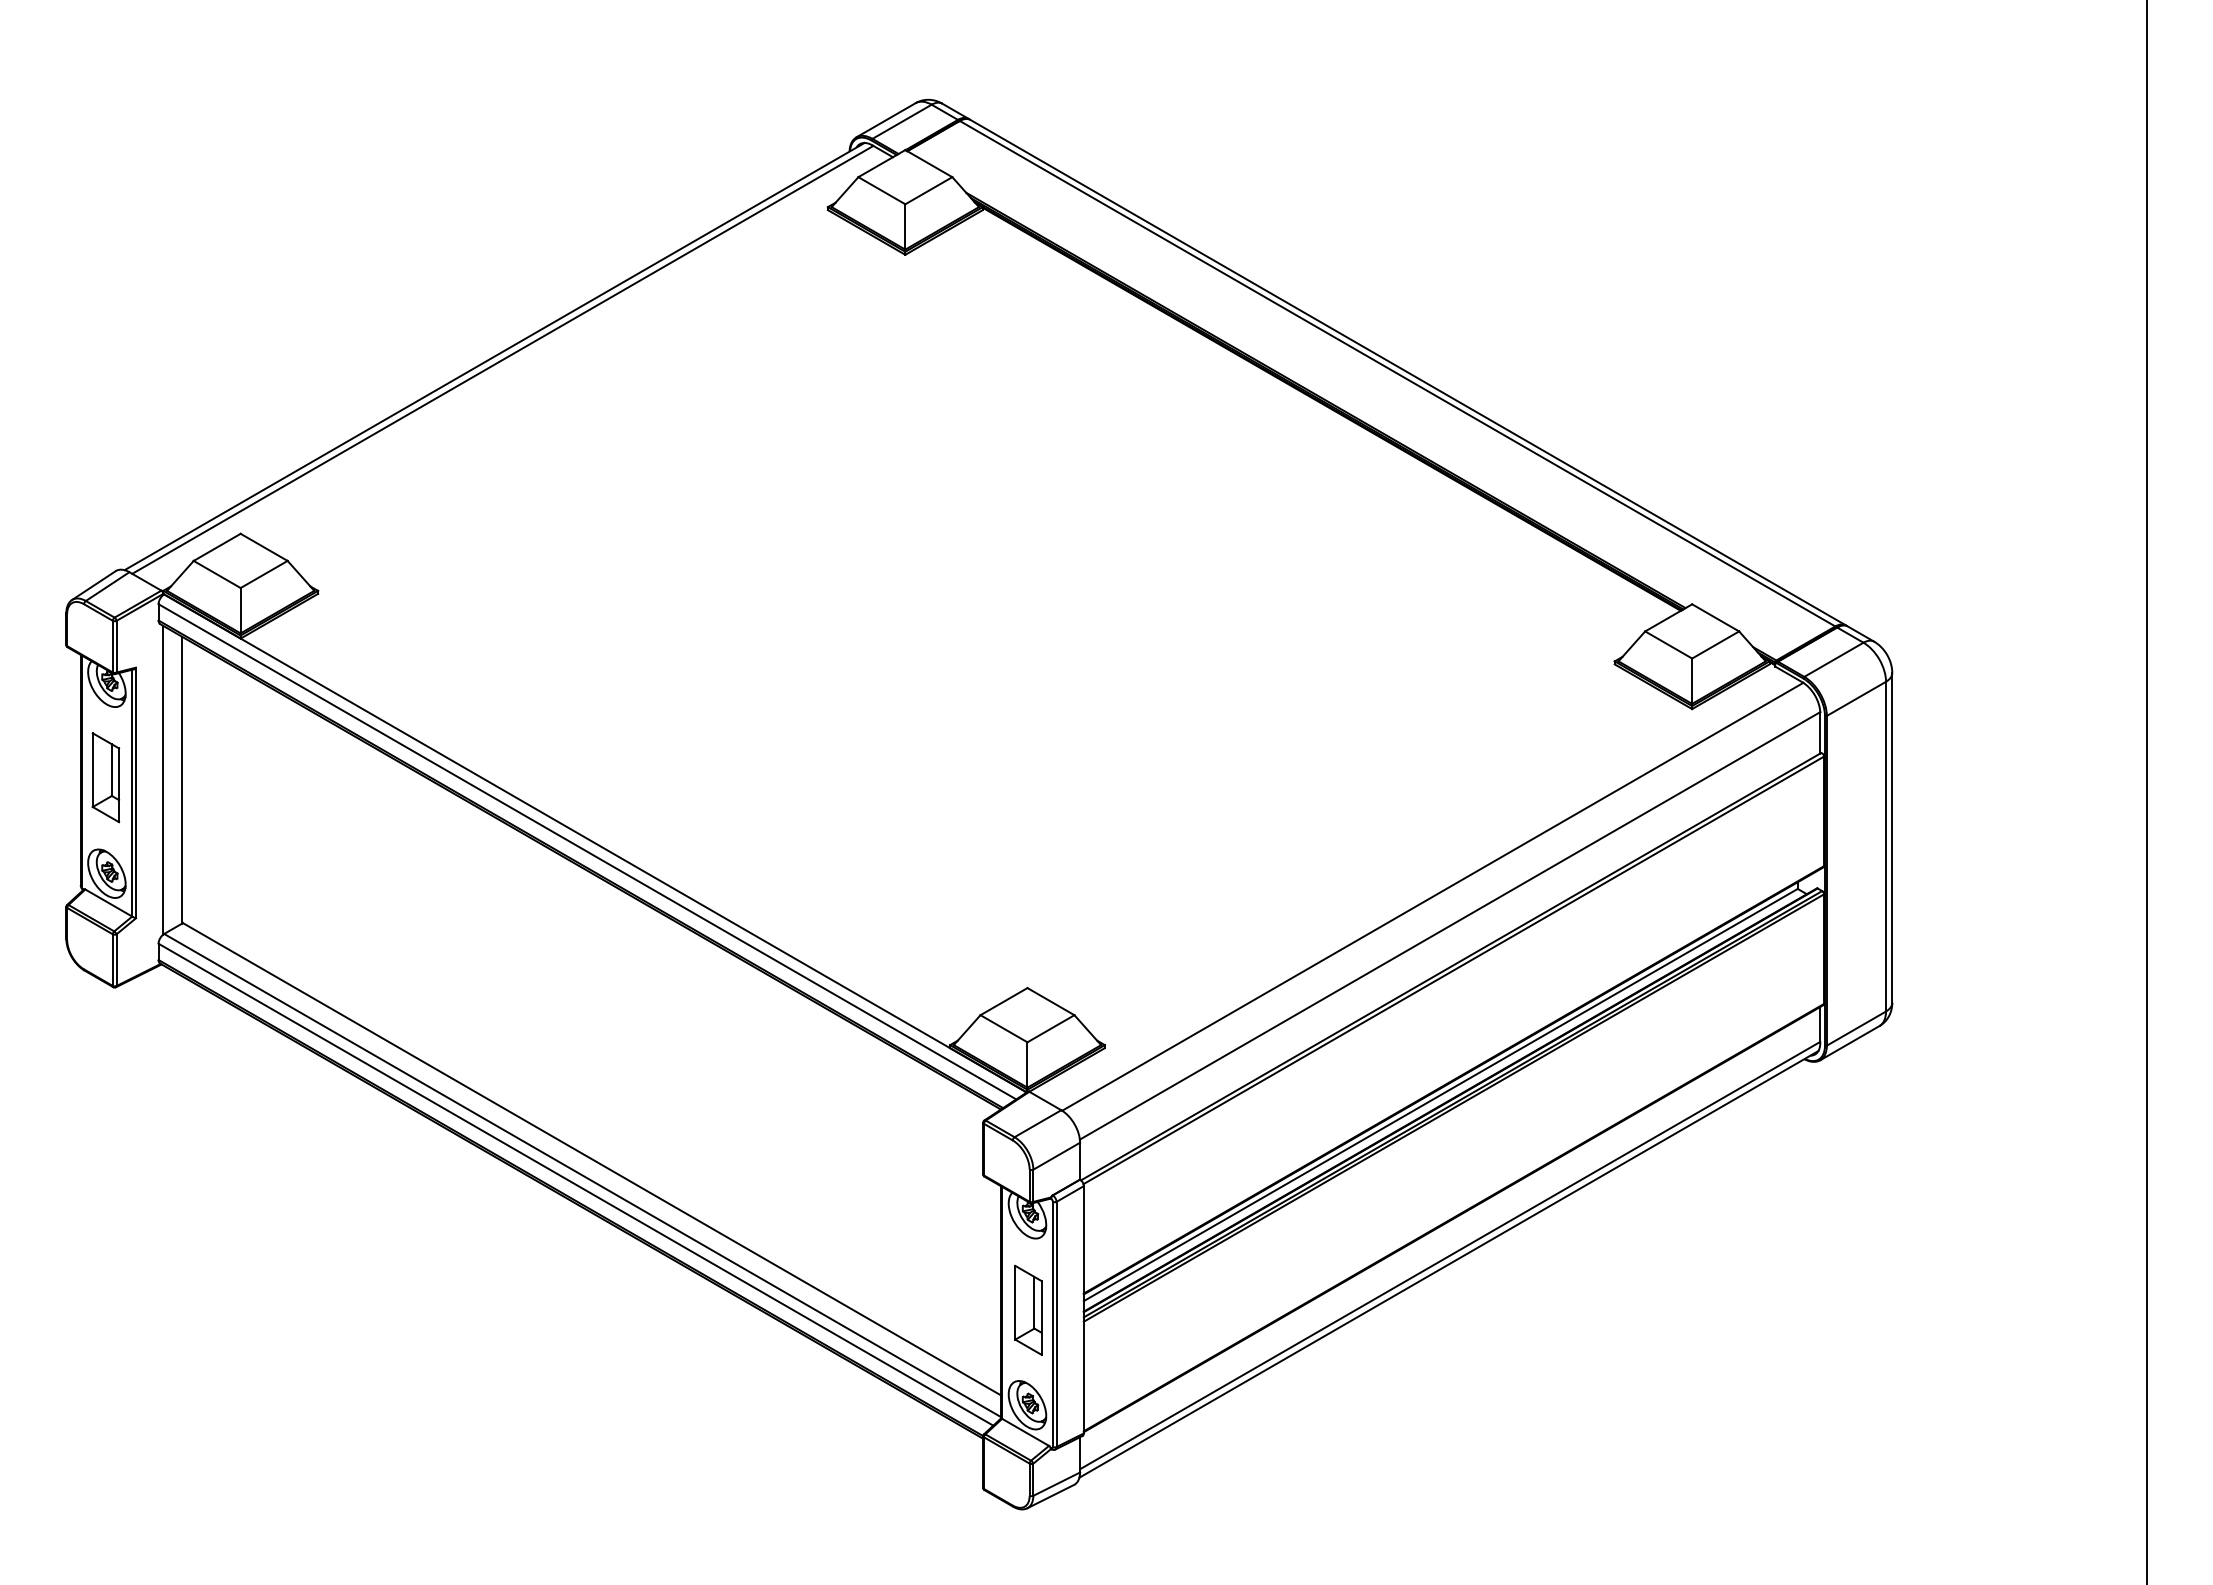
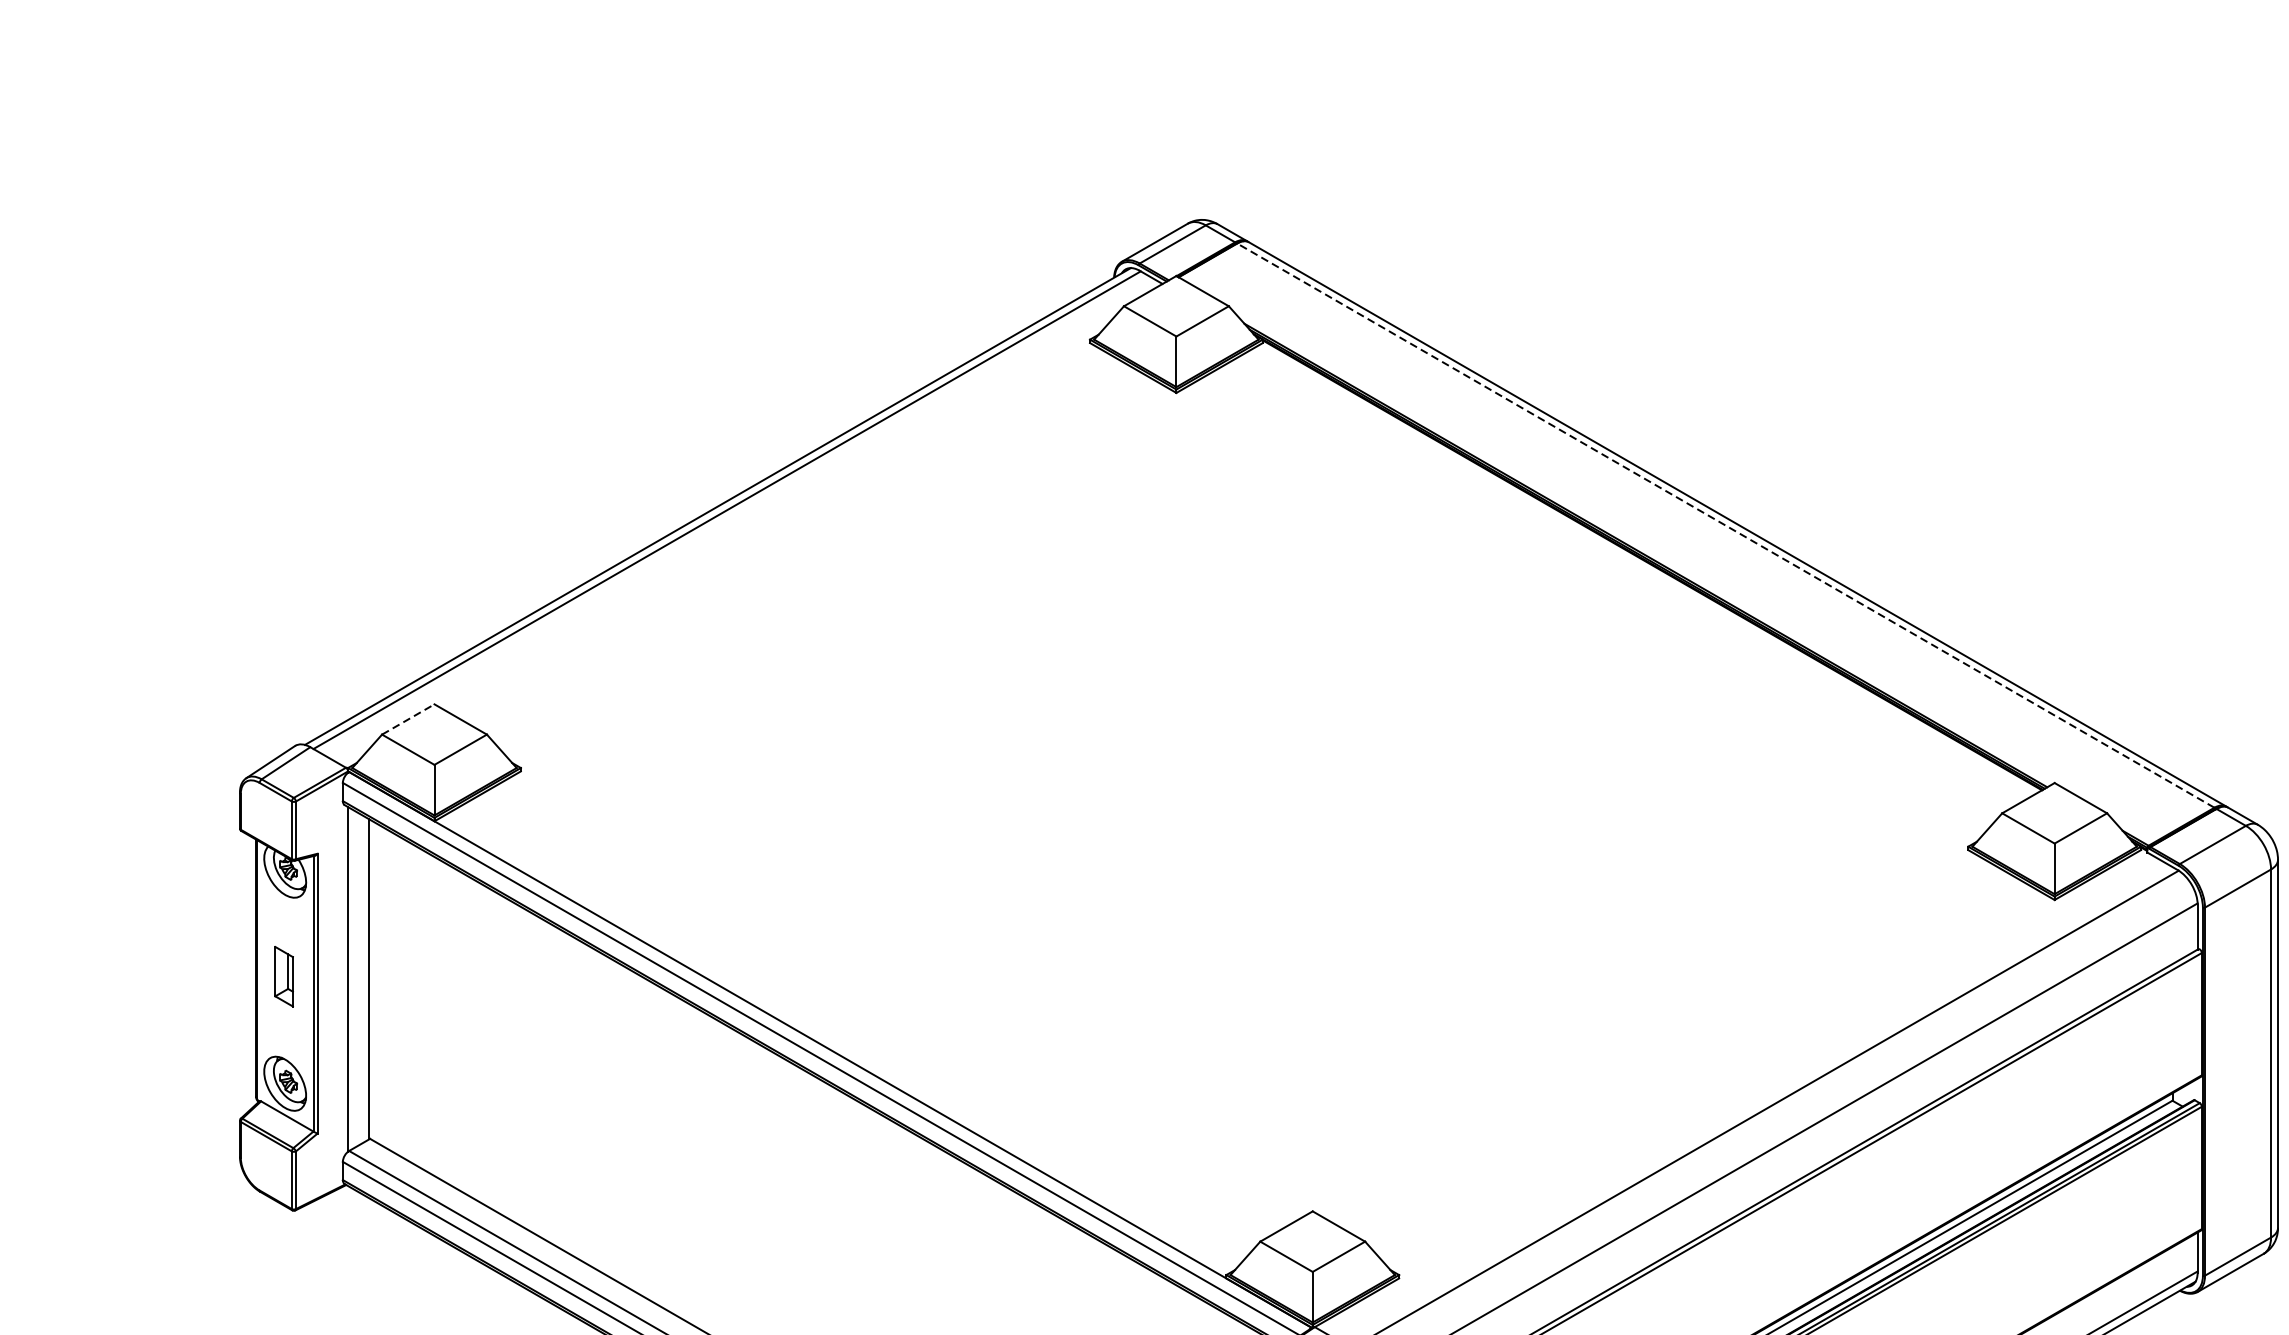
line: (1397, 373) -> (1725, 525), solid -> dashed
line: (217, 547) -> (408, 719), solid -> dashed
part: (105, 777) -> (283, 976), size x0.6

